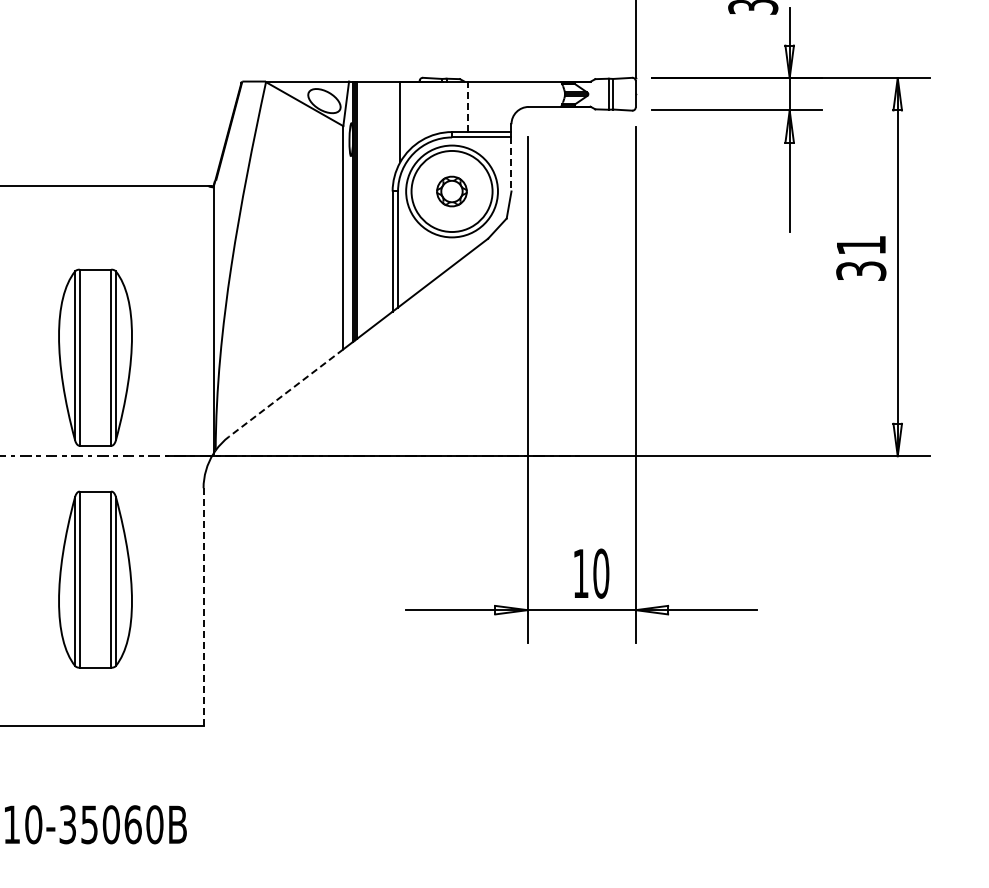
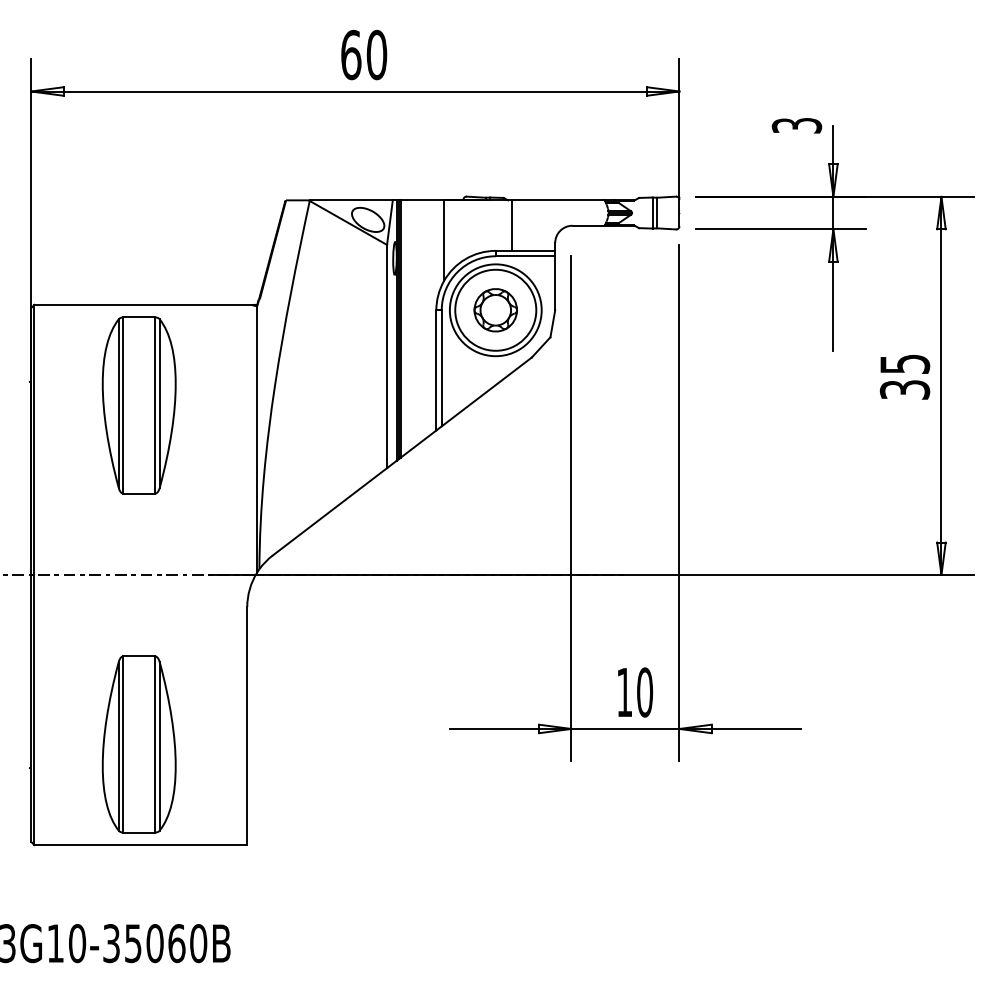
line: (467, 106) -> (511, 225), dashed -> solid
line: (511, 164) -> (555, 283), dashed -> solid
part: (451, 191) -> (495, 310), size x1.43
text: (861, 244) -> (905, 363), 31 -> 35
part: (94, 357) -> (138, 405), moved
line: (285, 392) -> (329, 511), dashed -> solid
part: (94, 579) -> (138, 744), moved
line: (203, 606) -> (247, 725), dashed -> solid

